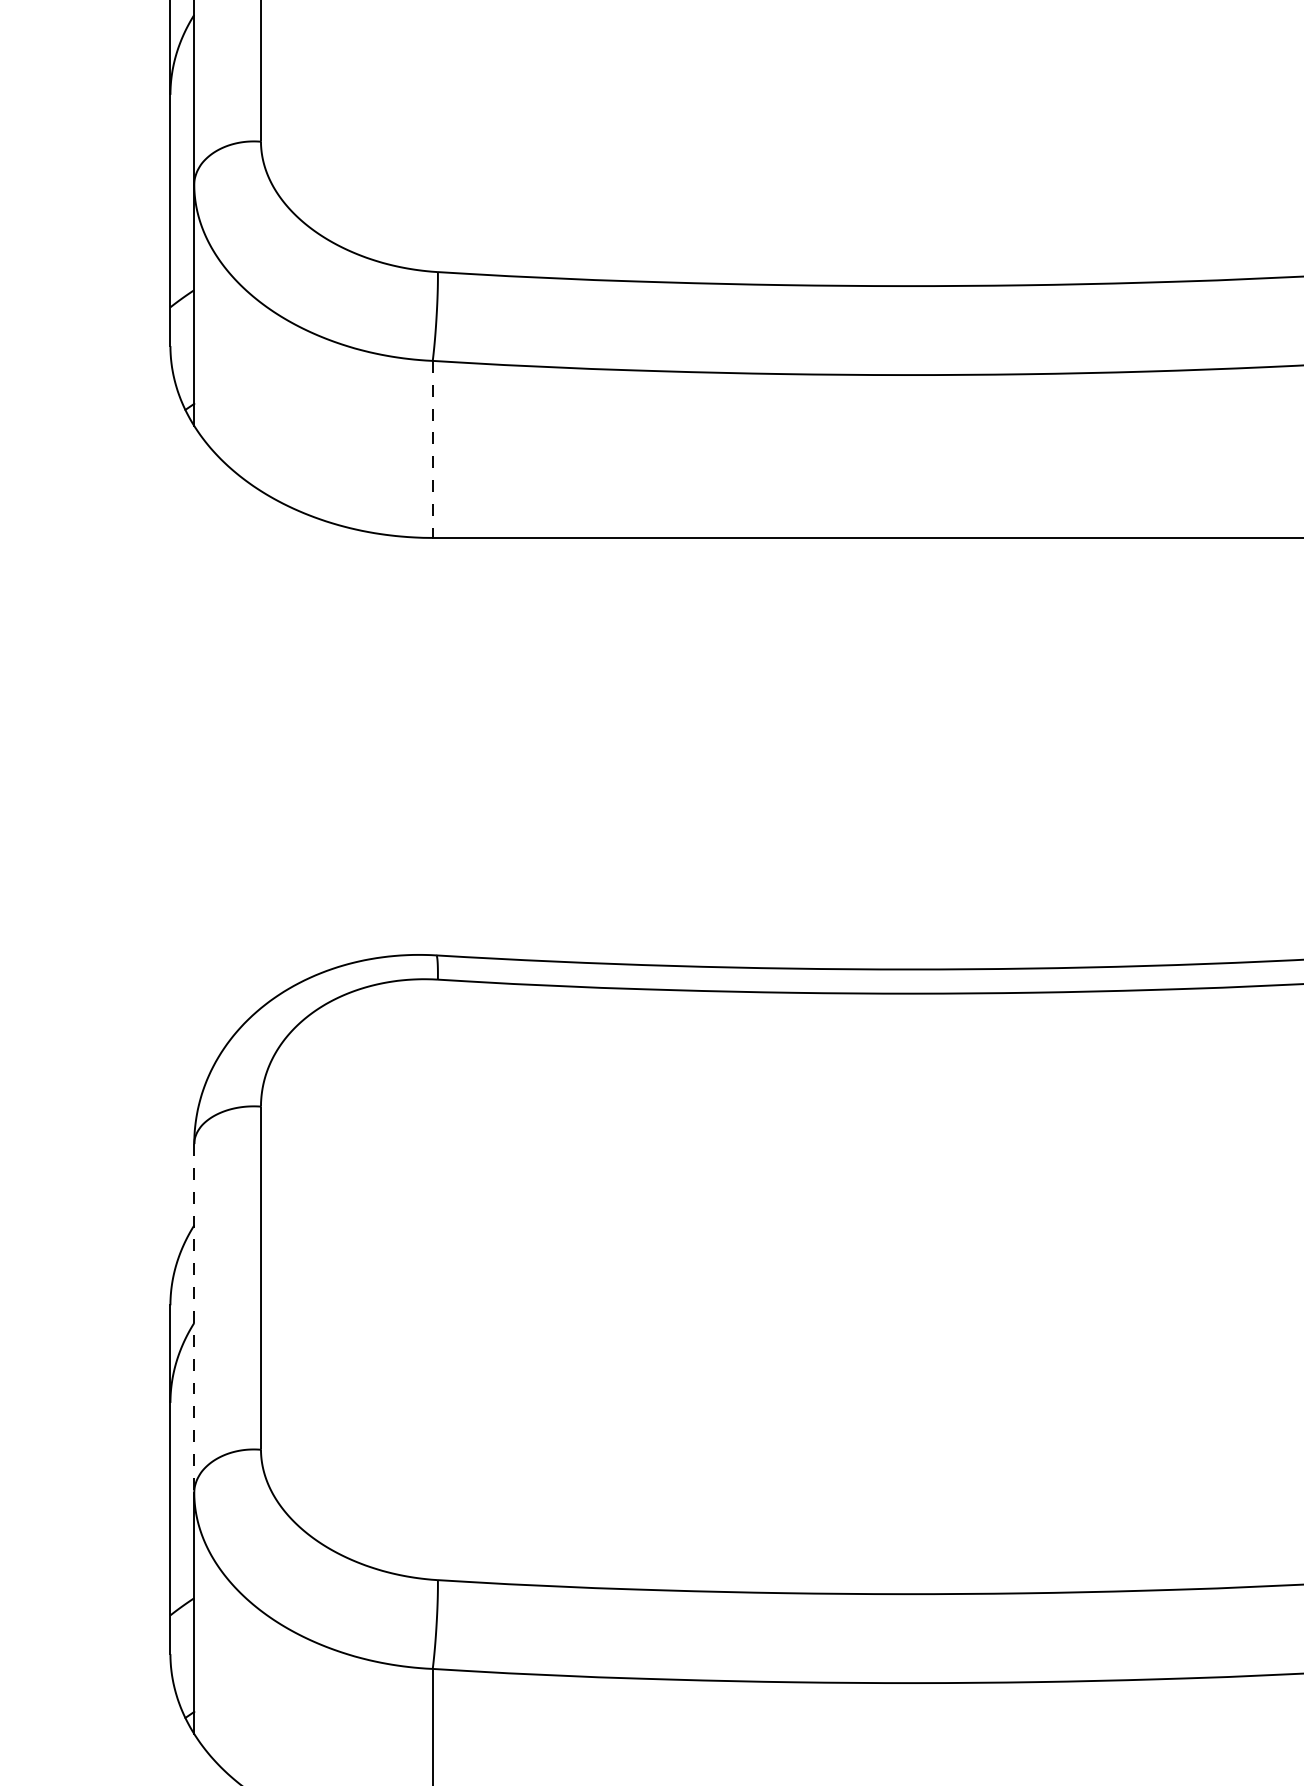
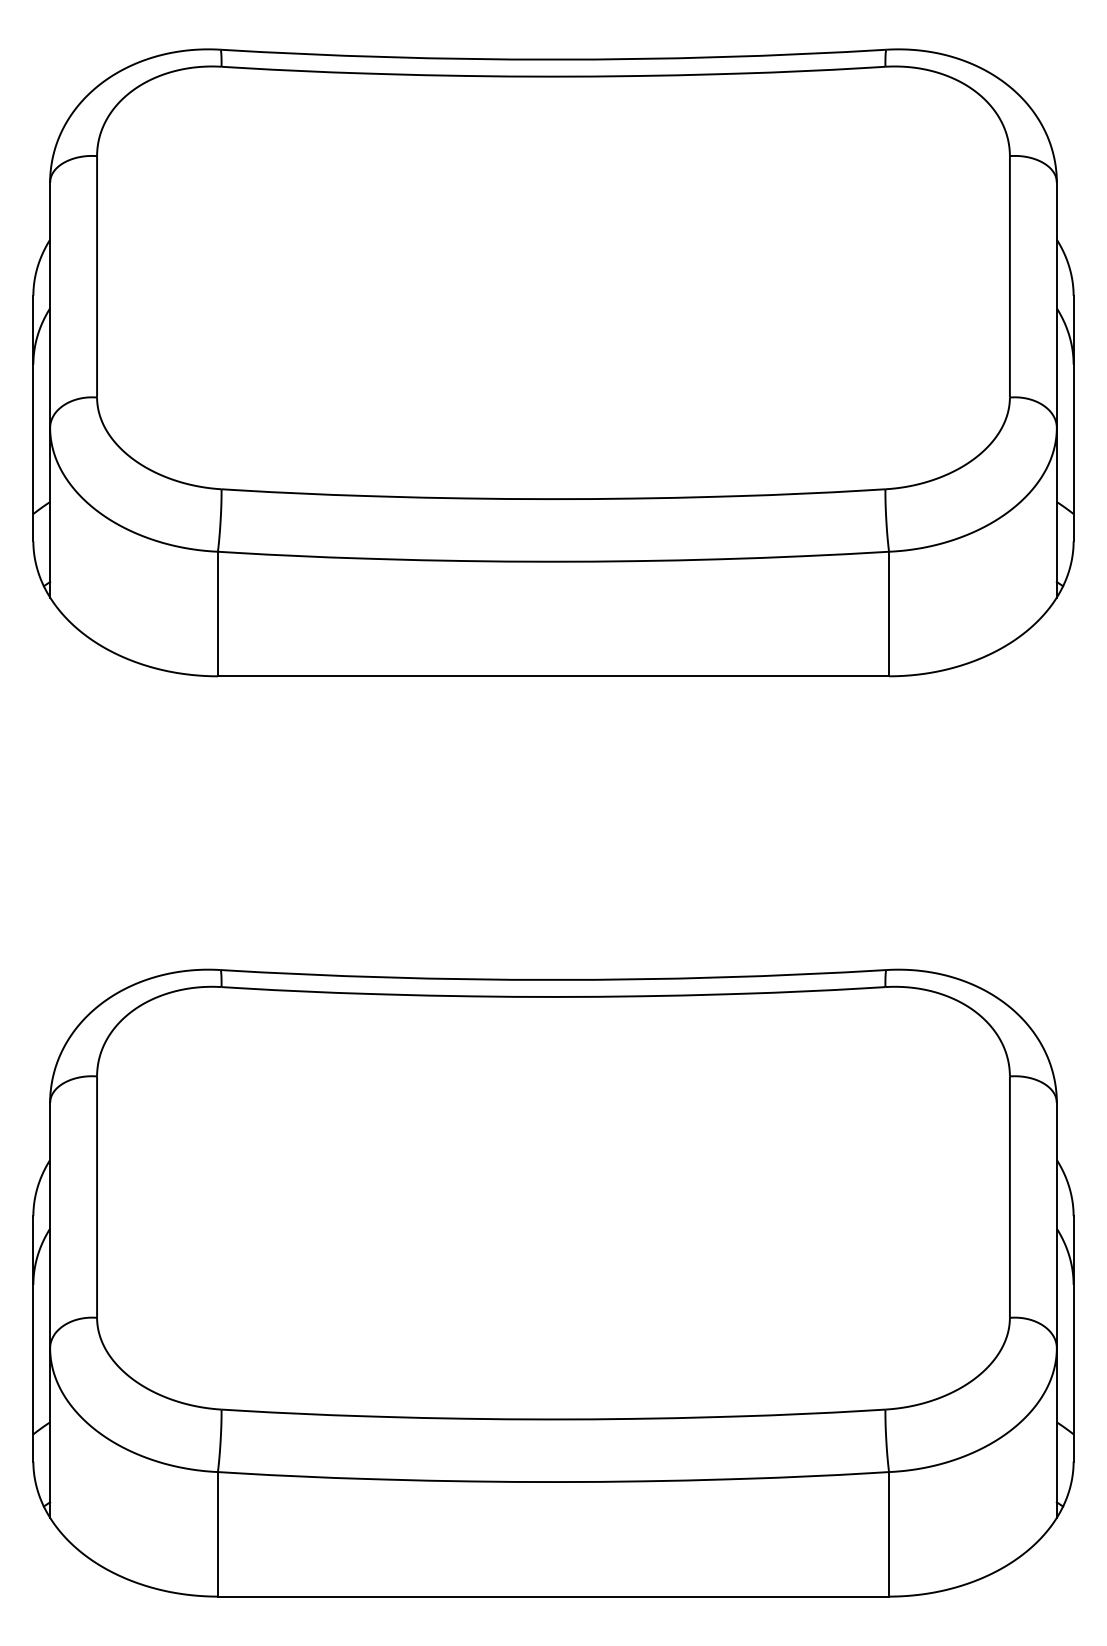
line: (432, 450) -> (217, 614), dashed -> solid
line: (194, 1318) -> (50, 1225), dashed -> solid

